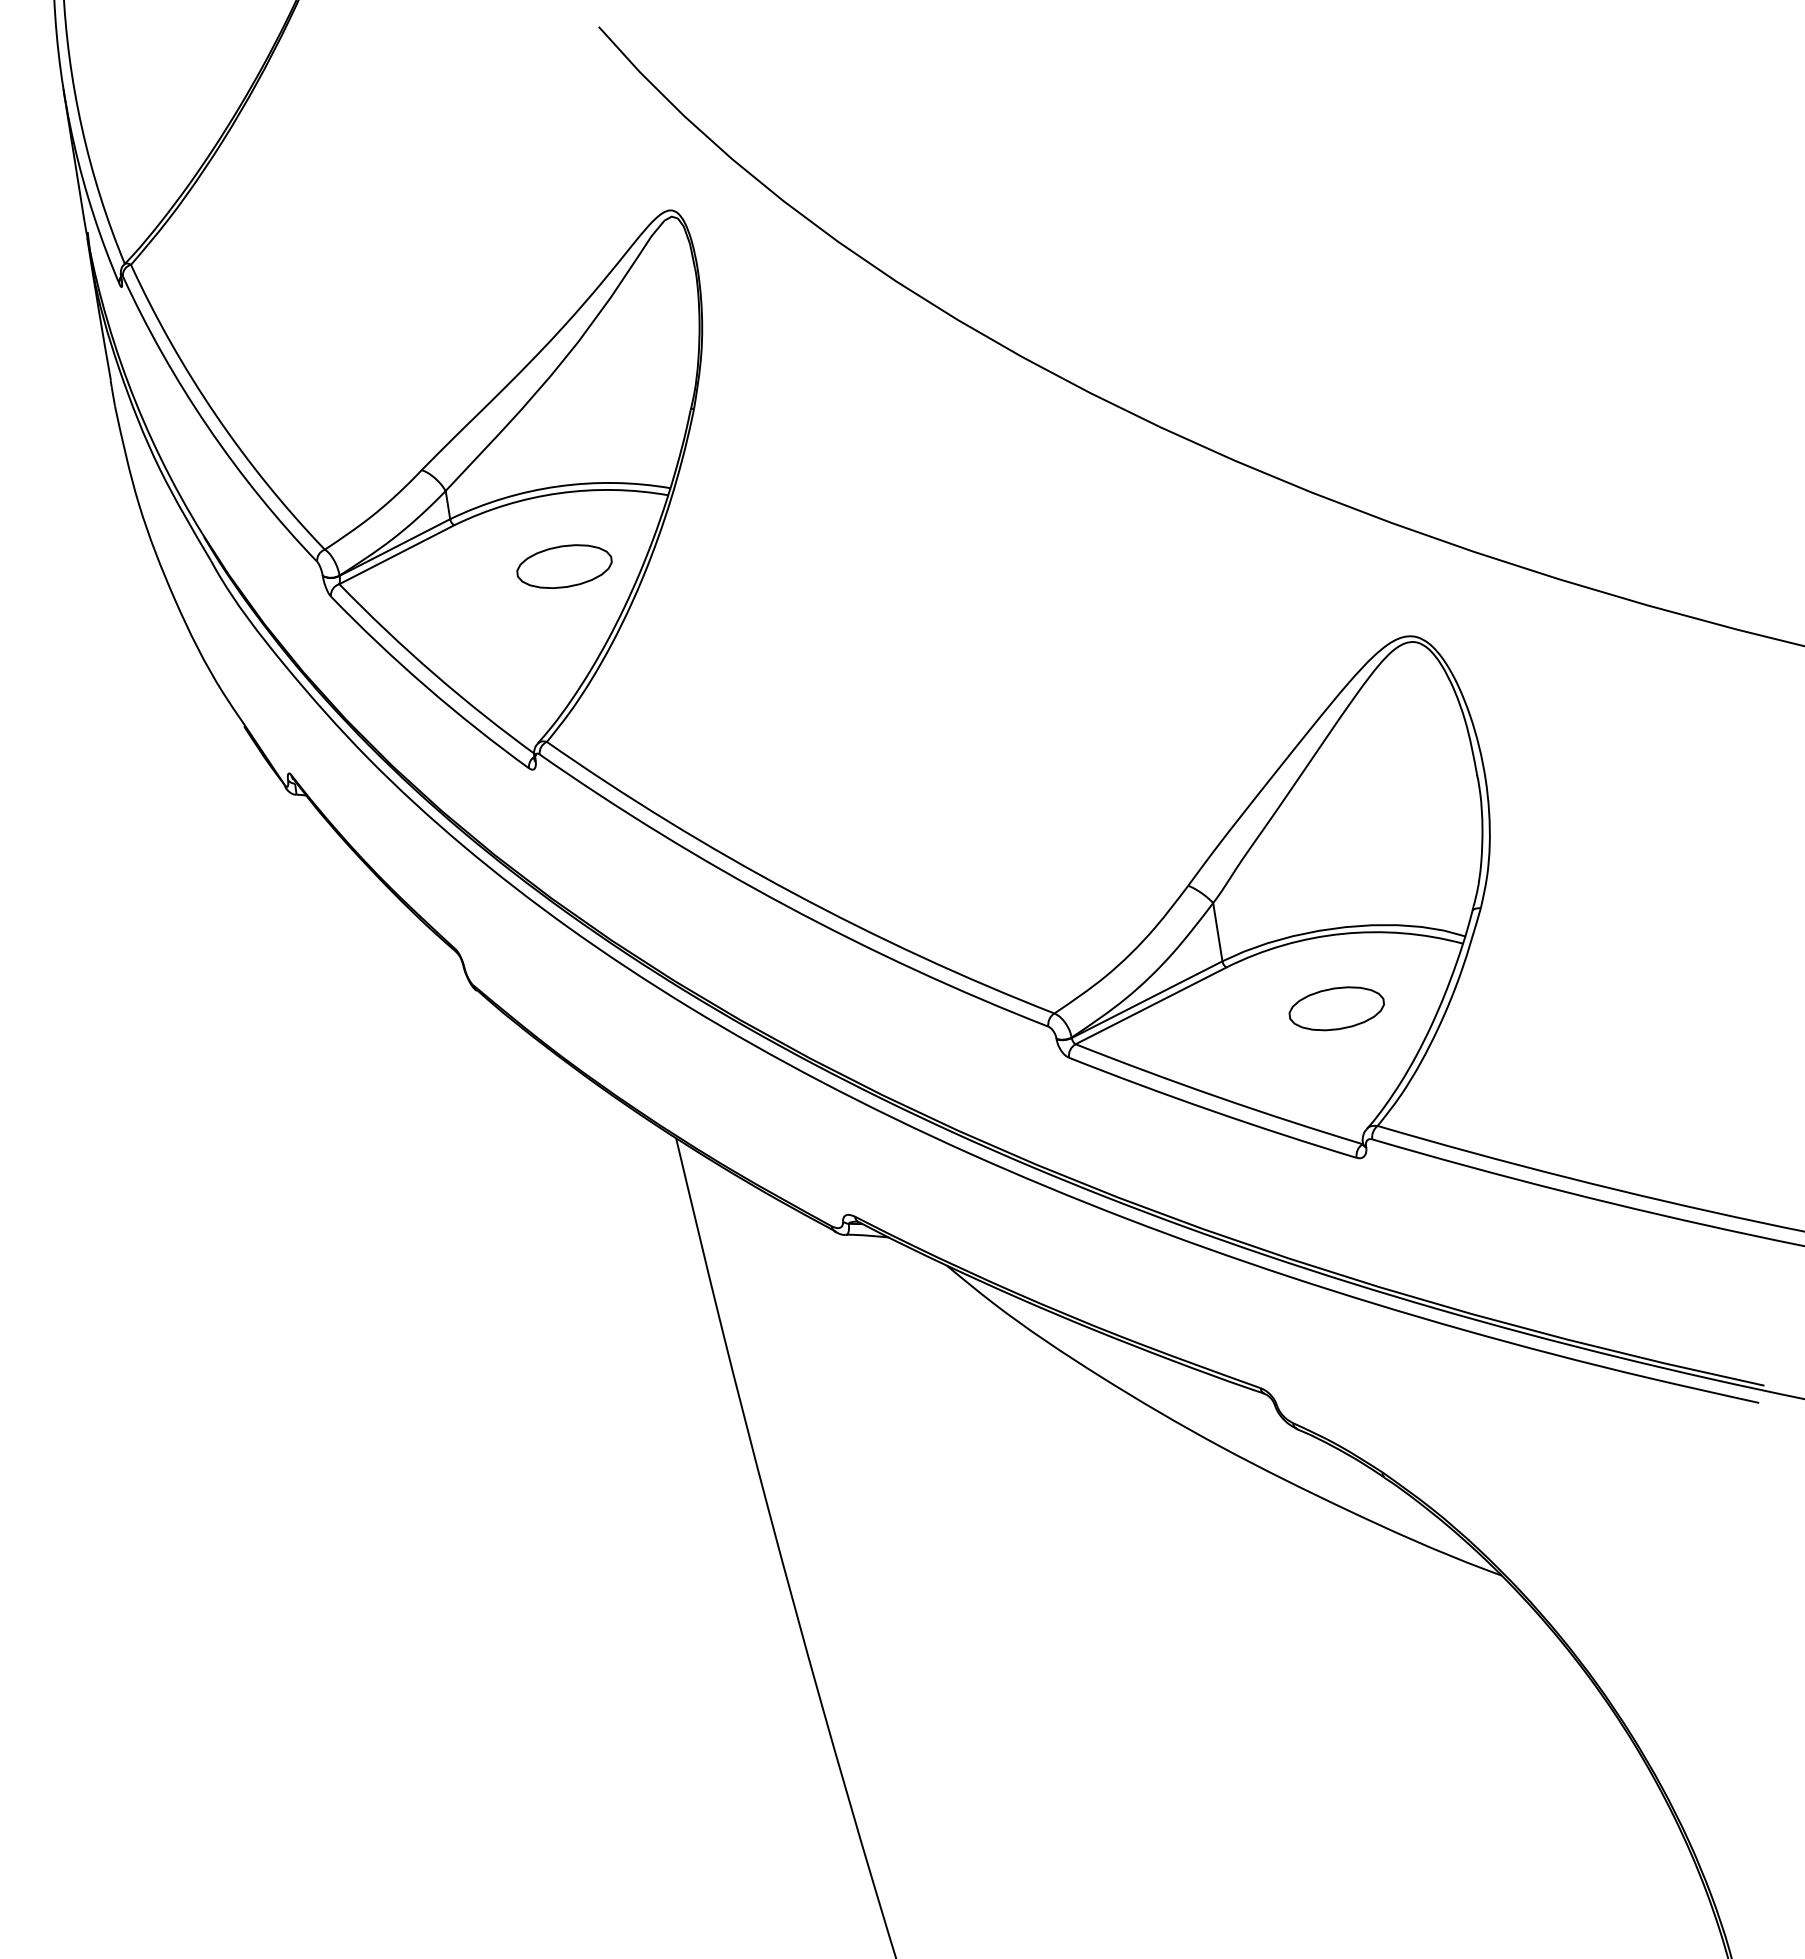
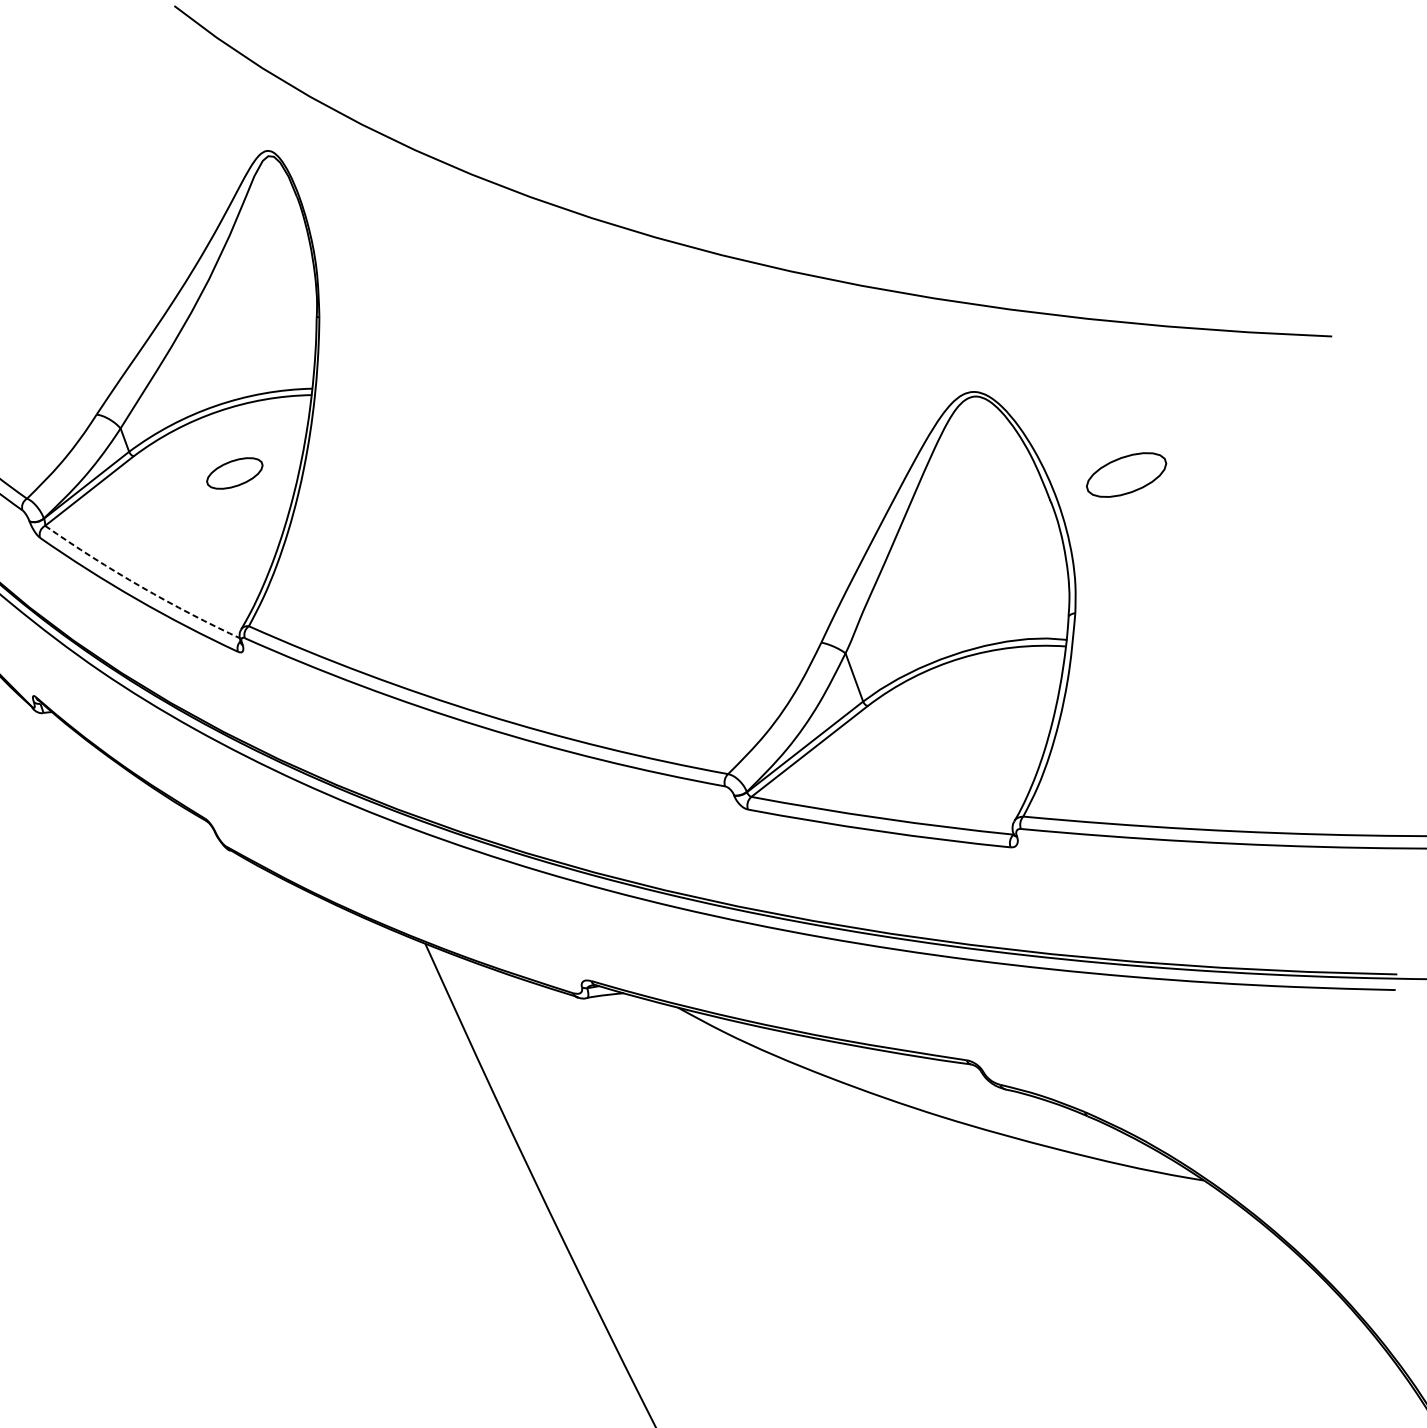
part: (564, 566) -> (234, 473), size x0.7
arc: (434, 674) -> (141, 587), solid -> dashed
part: (1336, 1008) -> (1126, 474), moved

